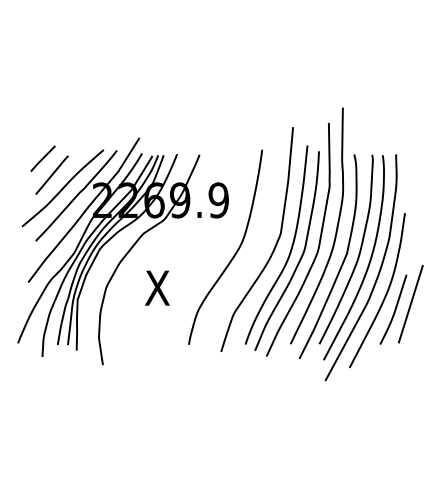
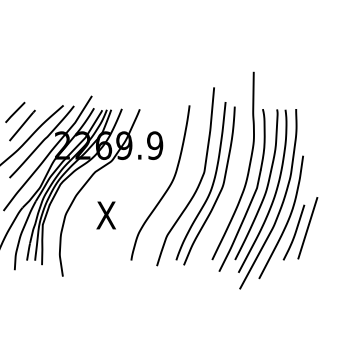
curve: (318, 242) -> (234, 179), removed

